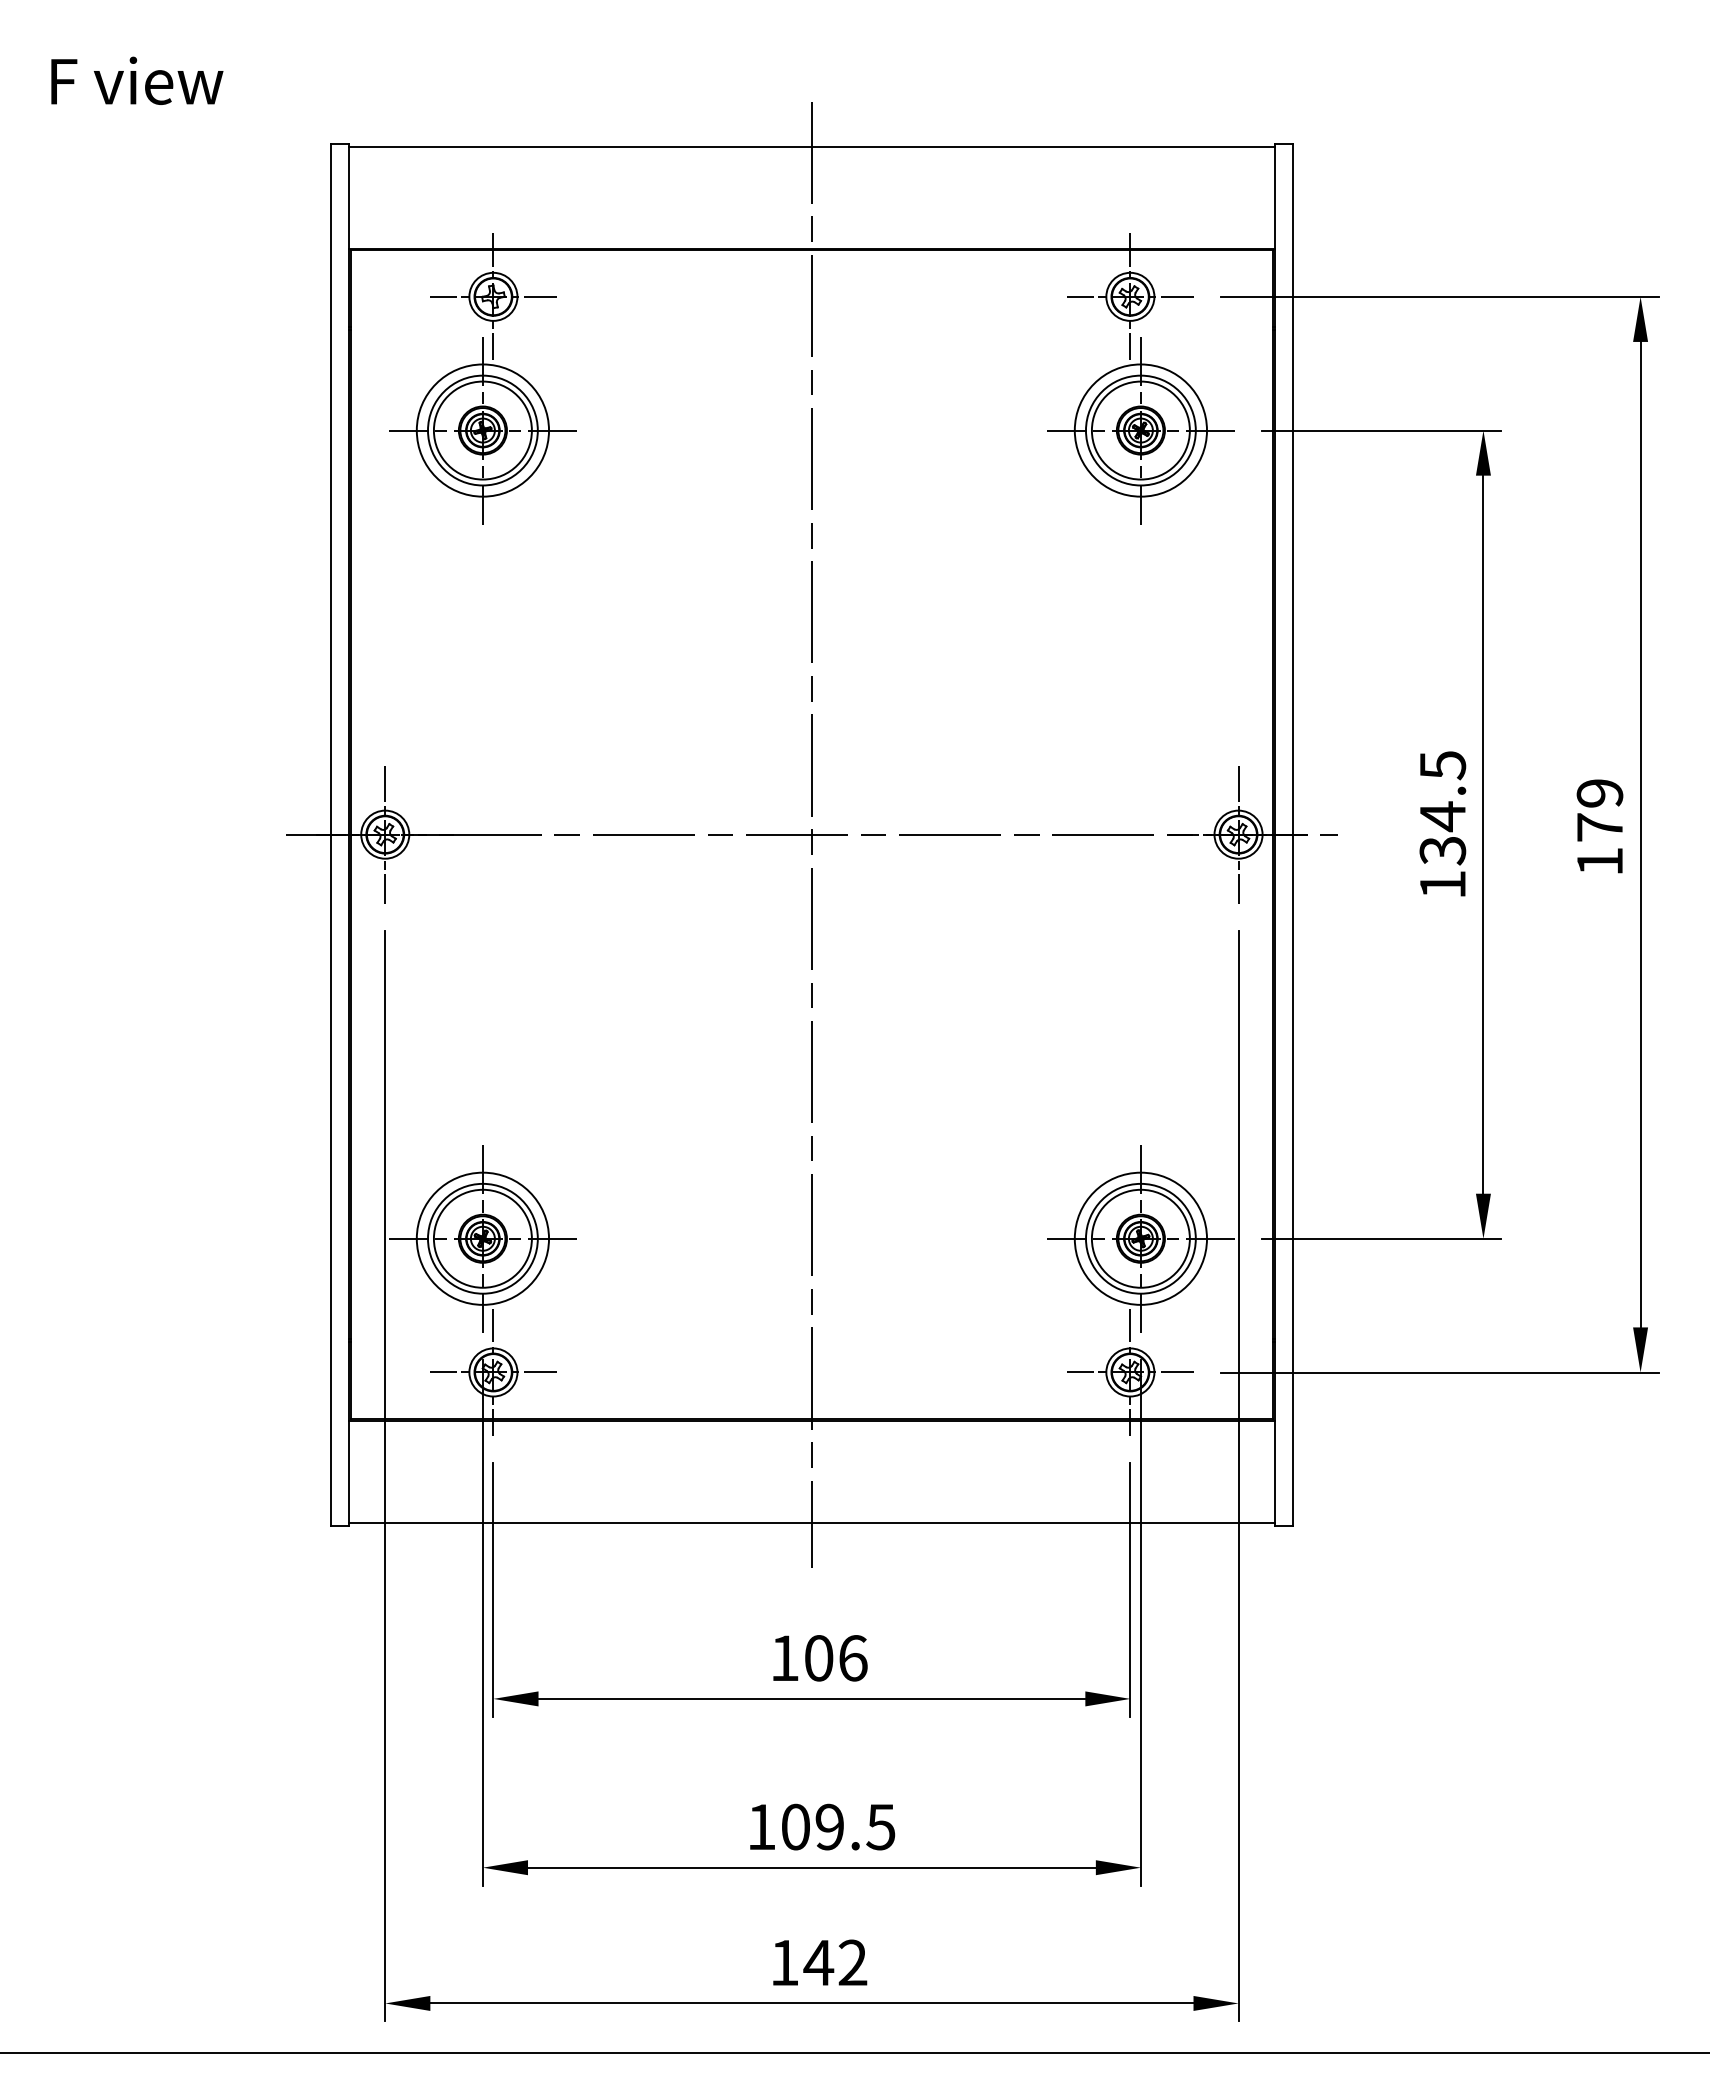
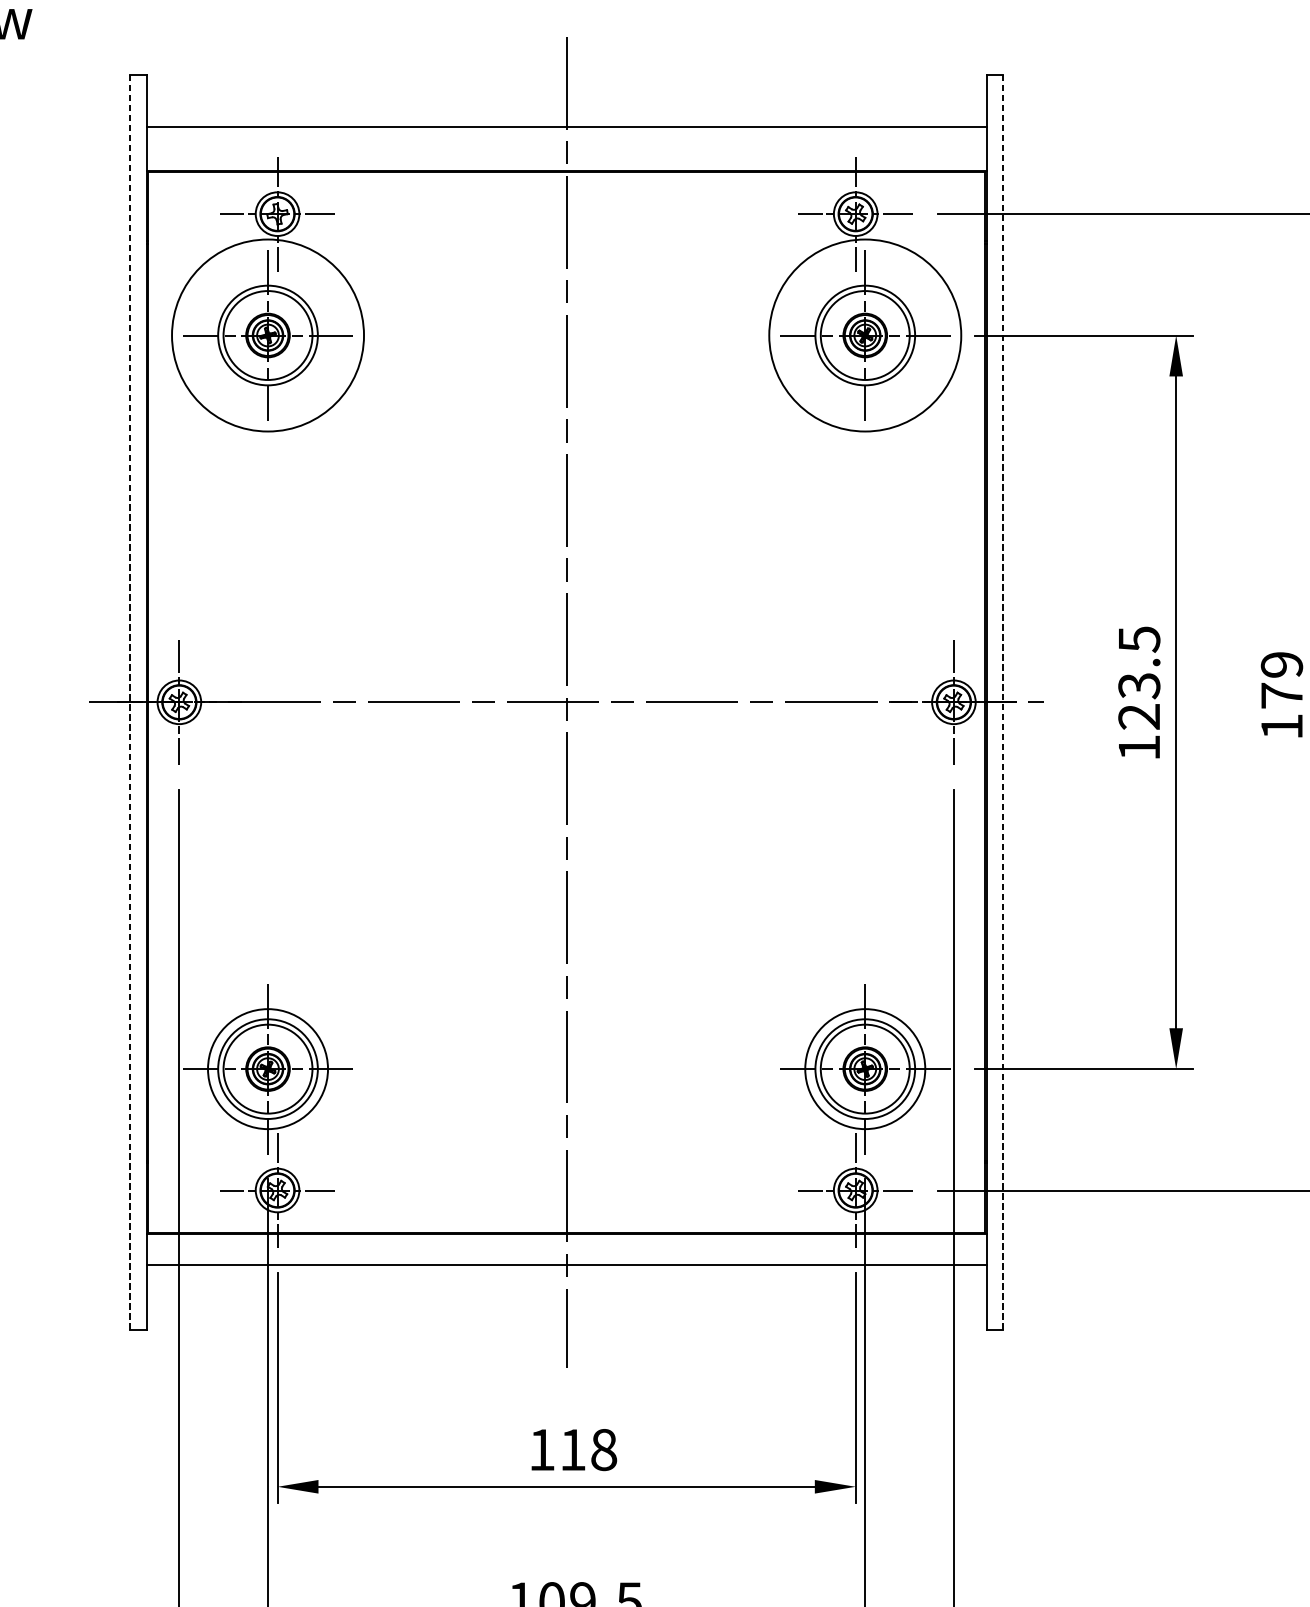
line: (811, 146) -> (566, 126), moved
circle: (482, 430) -> (267, 335), size x1.6
circle: (1140, 430) -> (864, 335), size x1.6
text: (1442, 833) -> (1139, 701), 134.5 -> 123.5
line: (331, 834) -> (130, 702), solid -> dashed
line: (1292, 835) -> (1002, 703), solid -> dashed
line: (811, 1522) -> (566, 1264), moved
text: (836, 1658) -> (588, 1450), 106 -> 118

